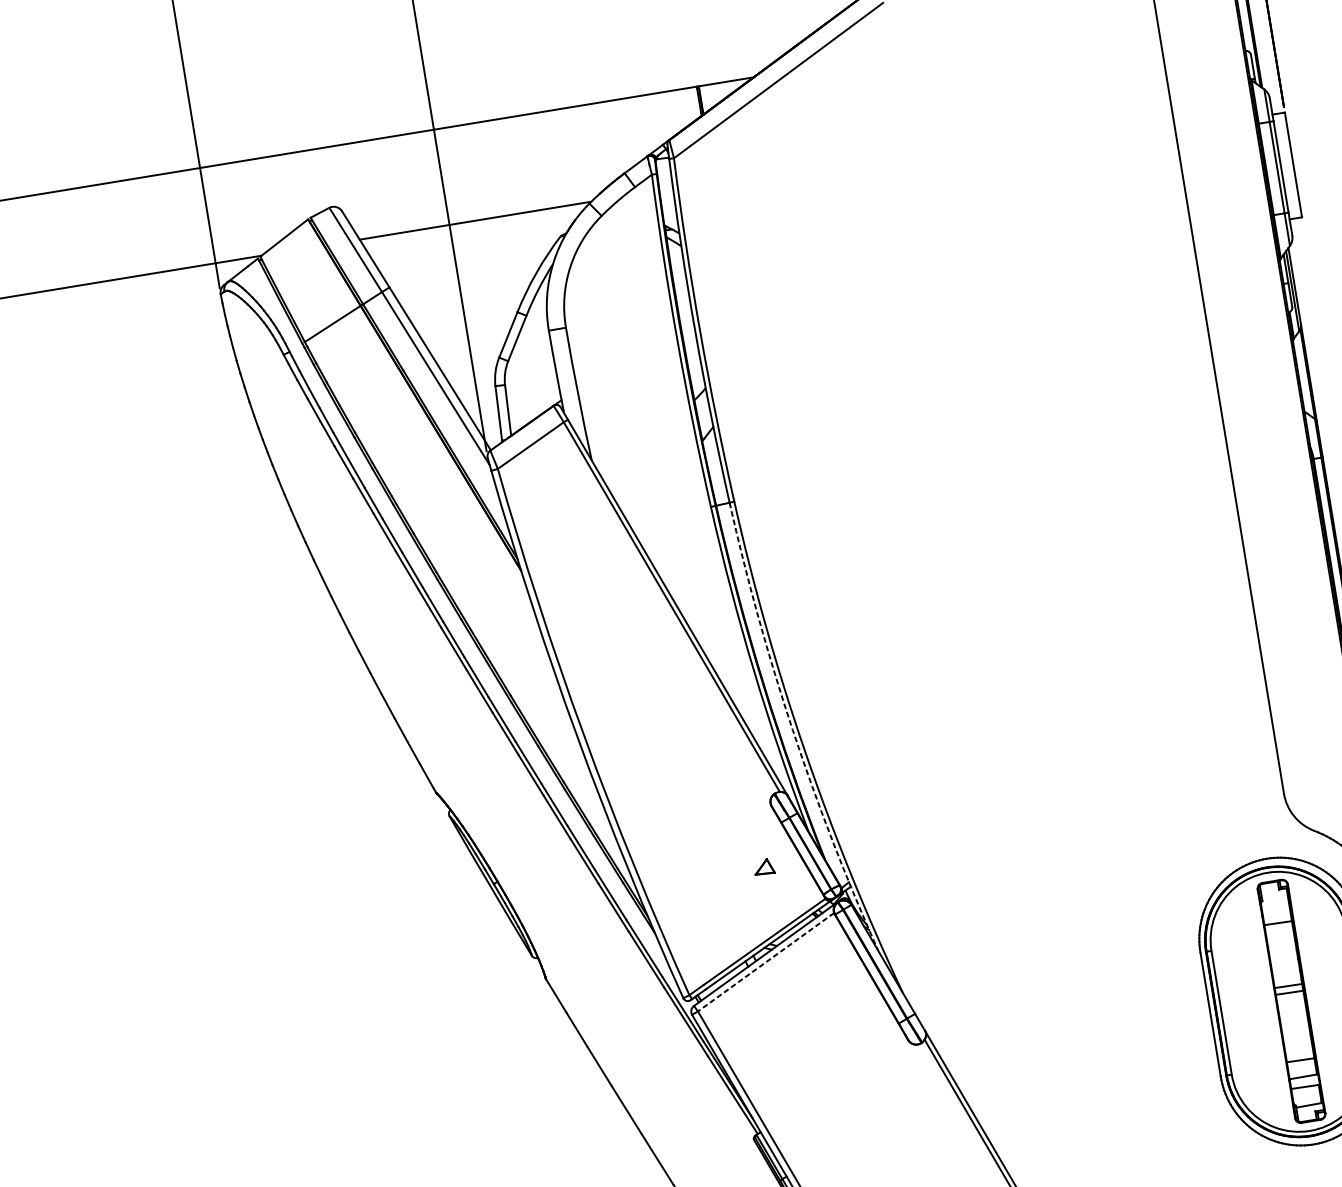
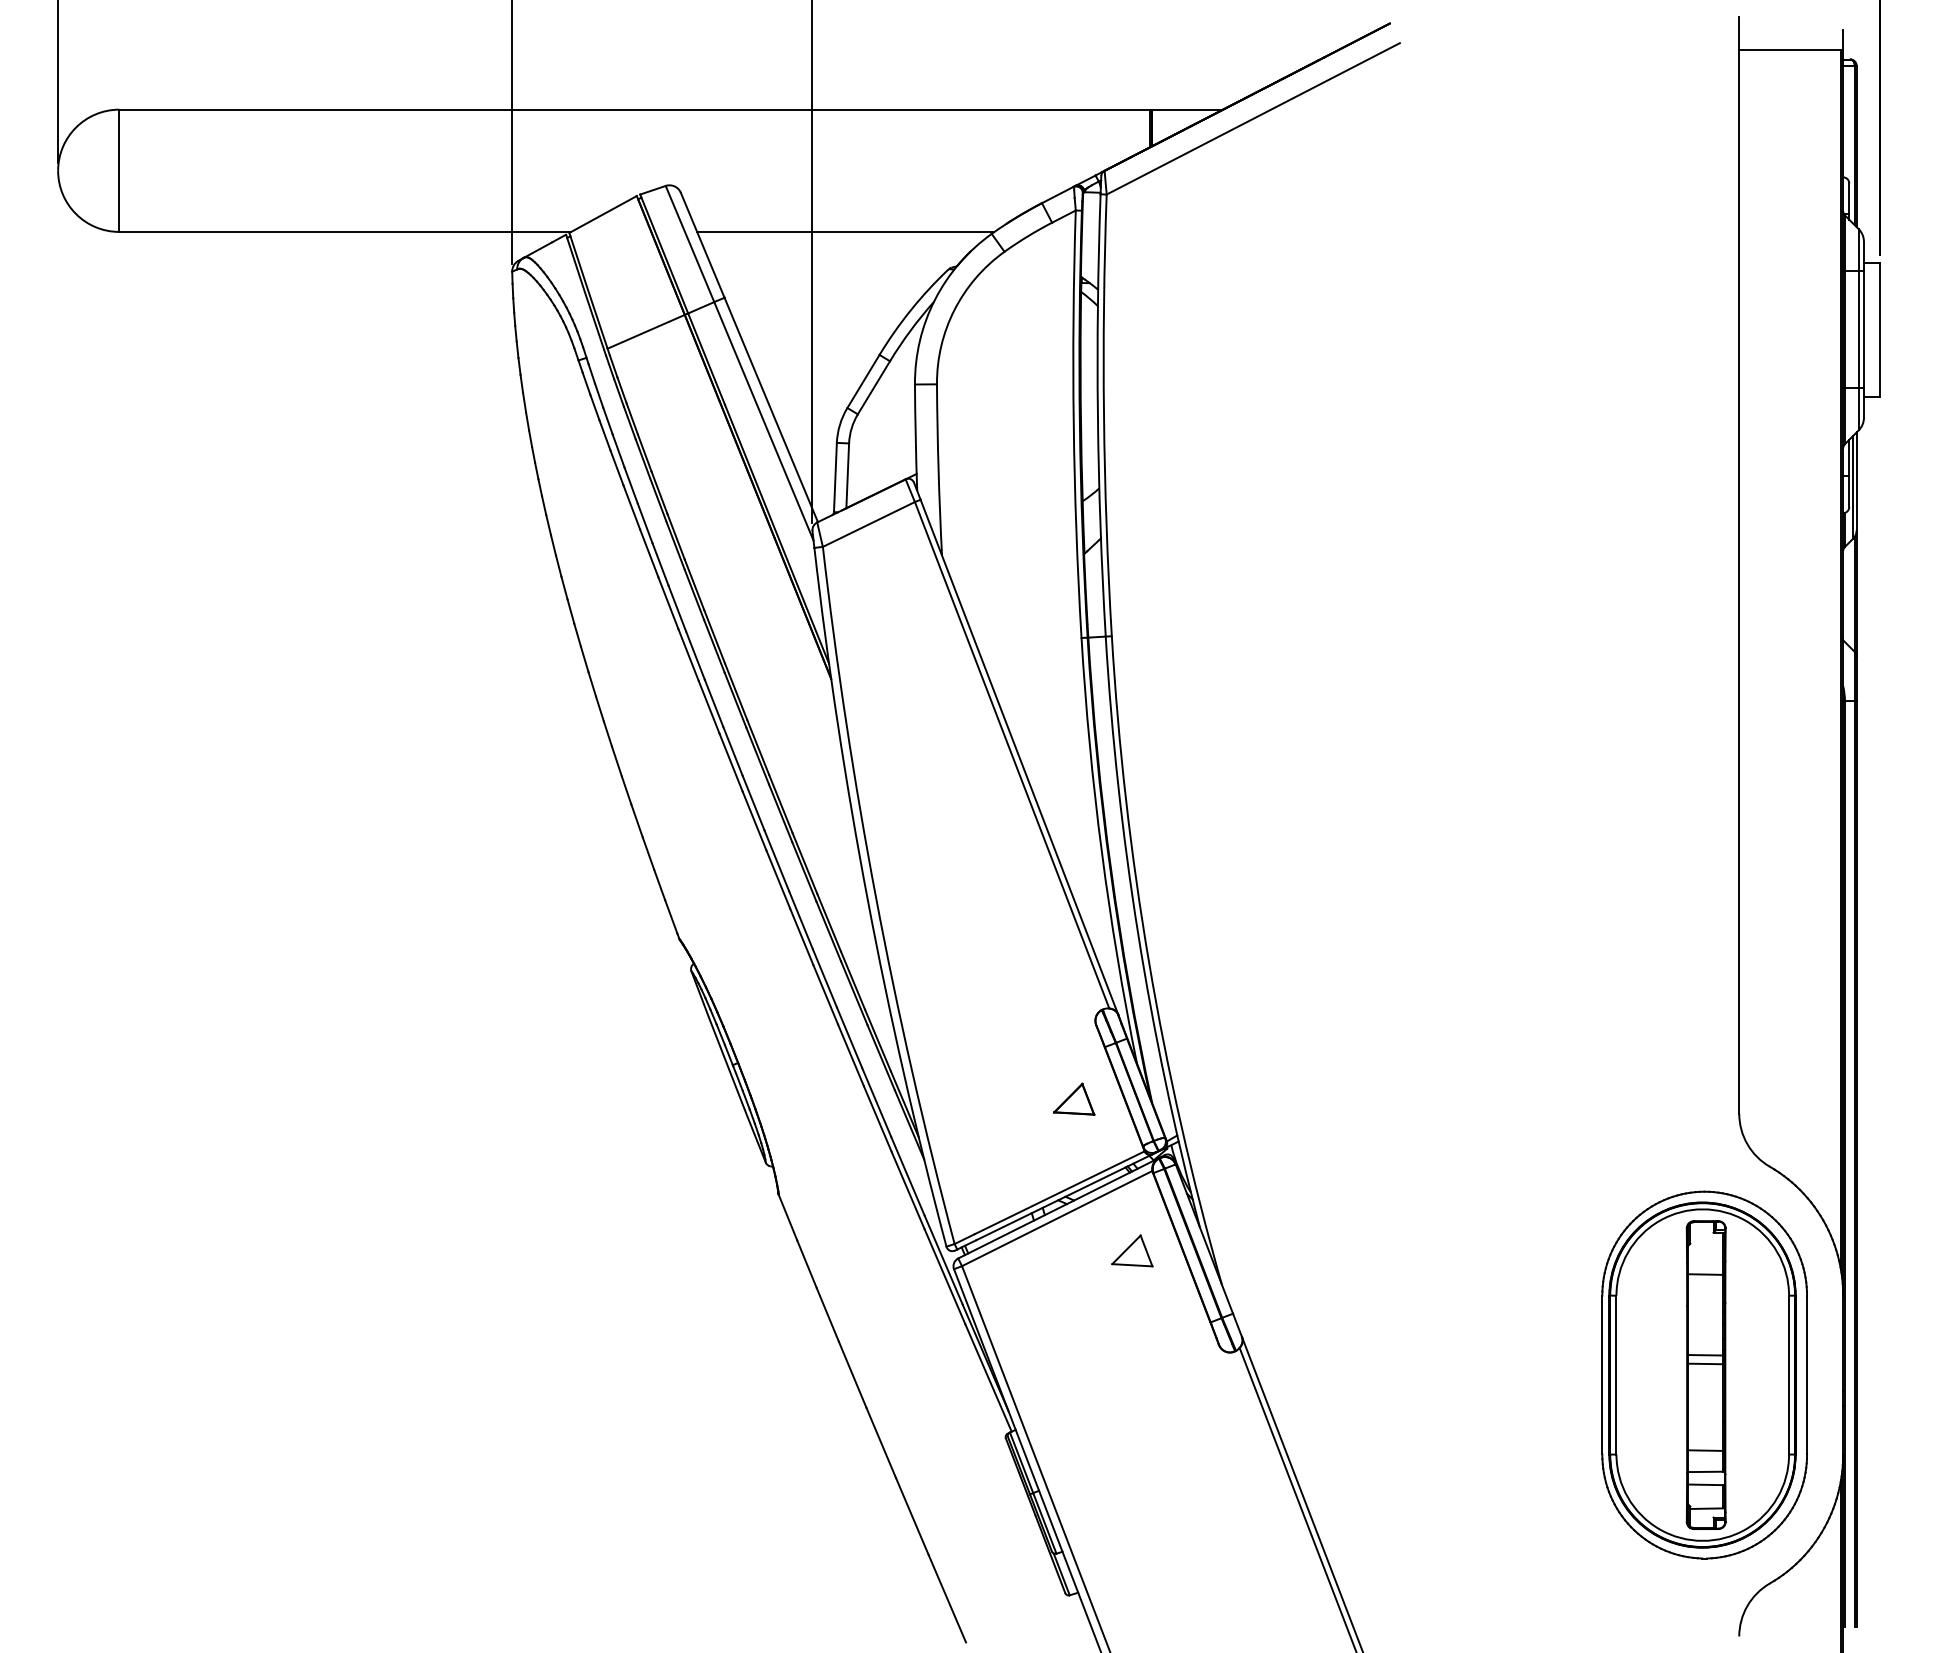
arc: (793, 730) -> (1138, 934), dashed -> solid
part: (764, 866) -> (1074, 1098), size x1.67
line: (765, 962) -> (1056, 1218), dashed -> solid
part: (828, 977) -> (1132, 1250), added

